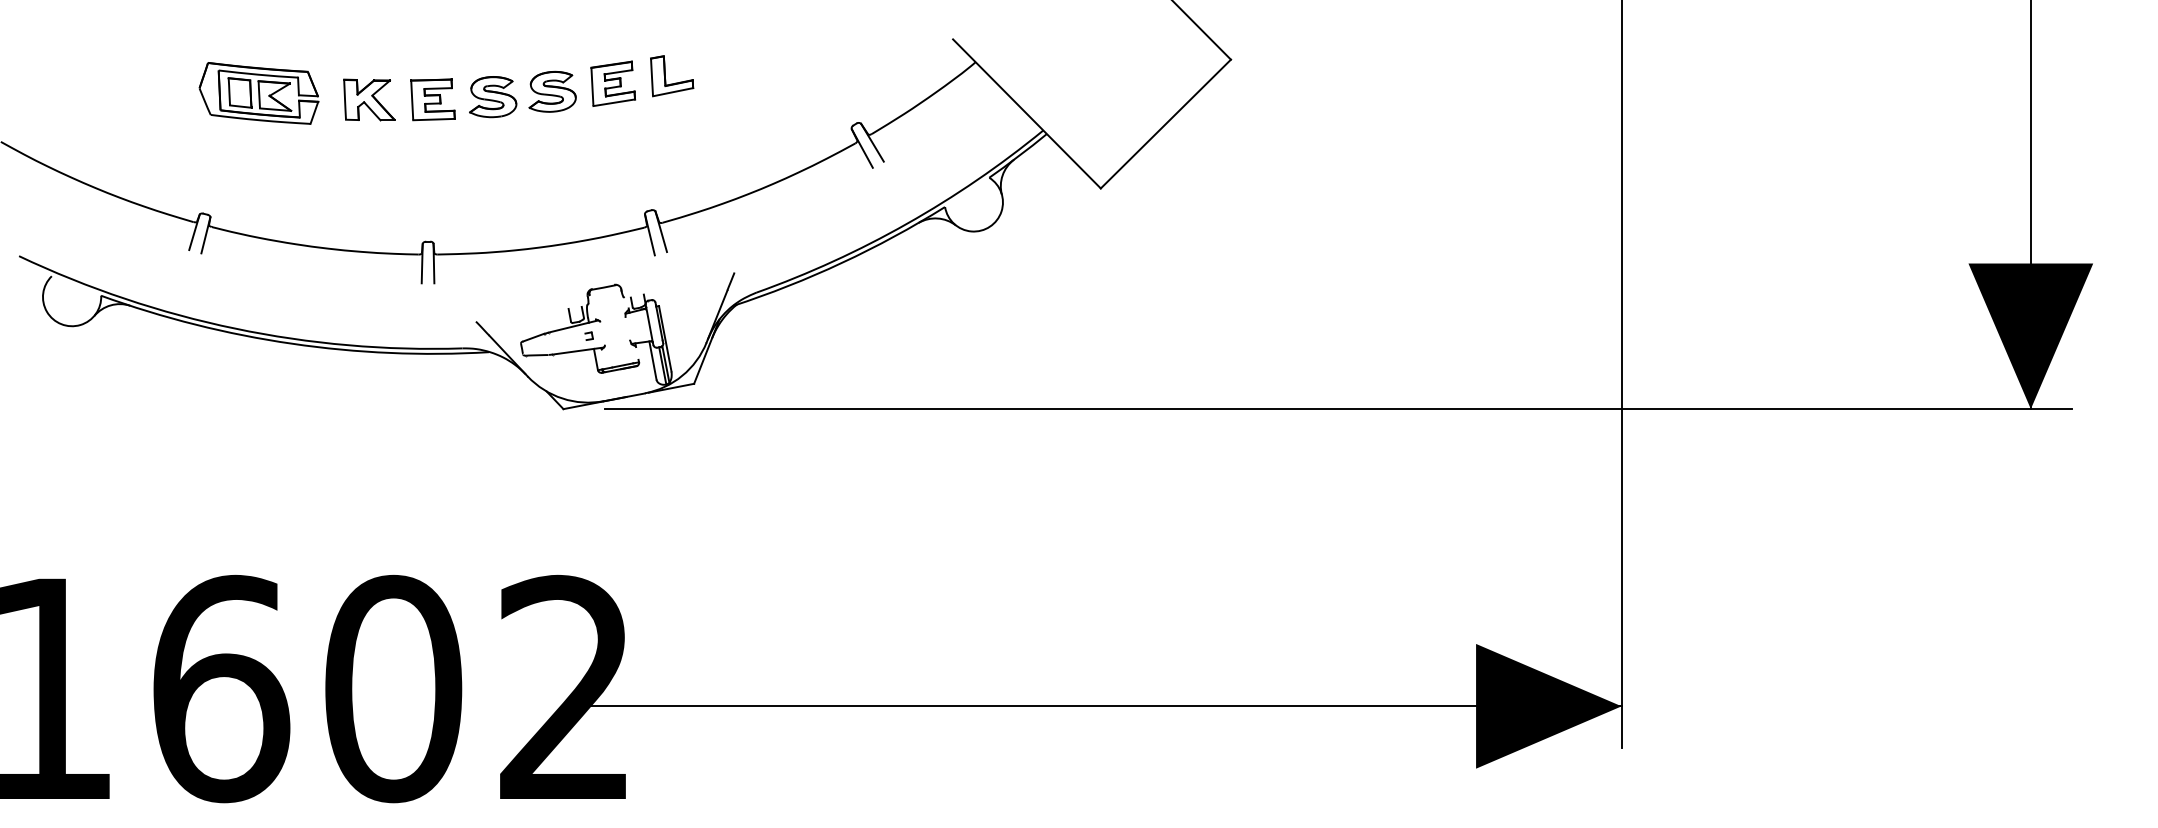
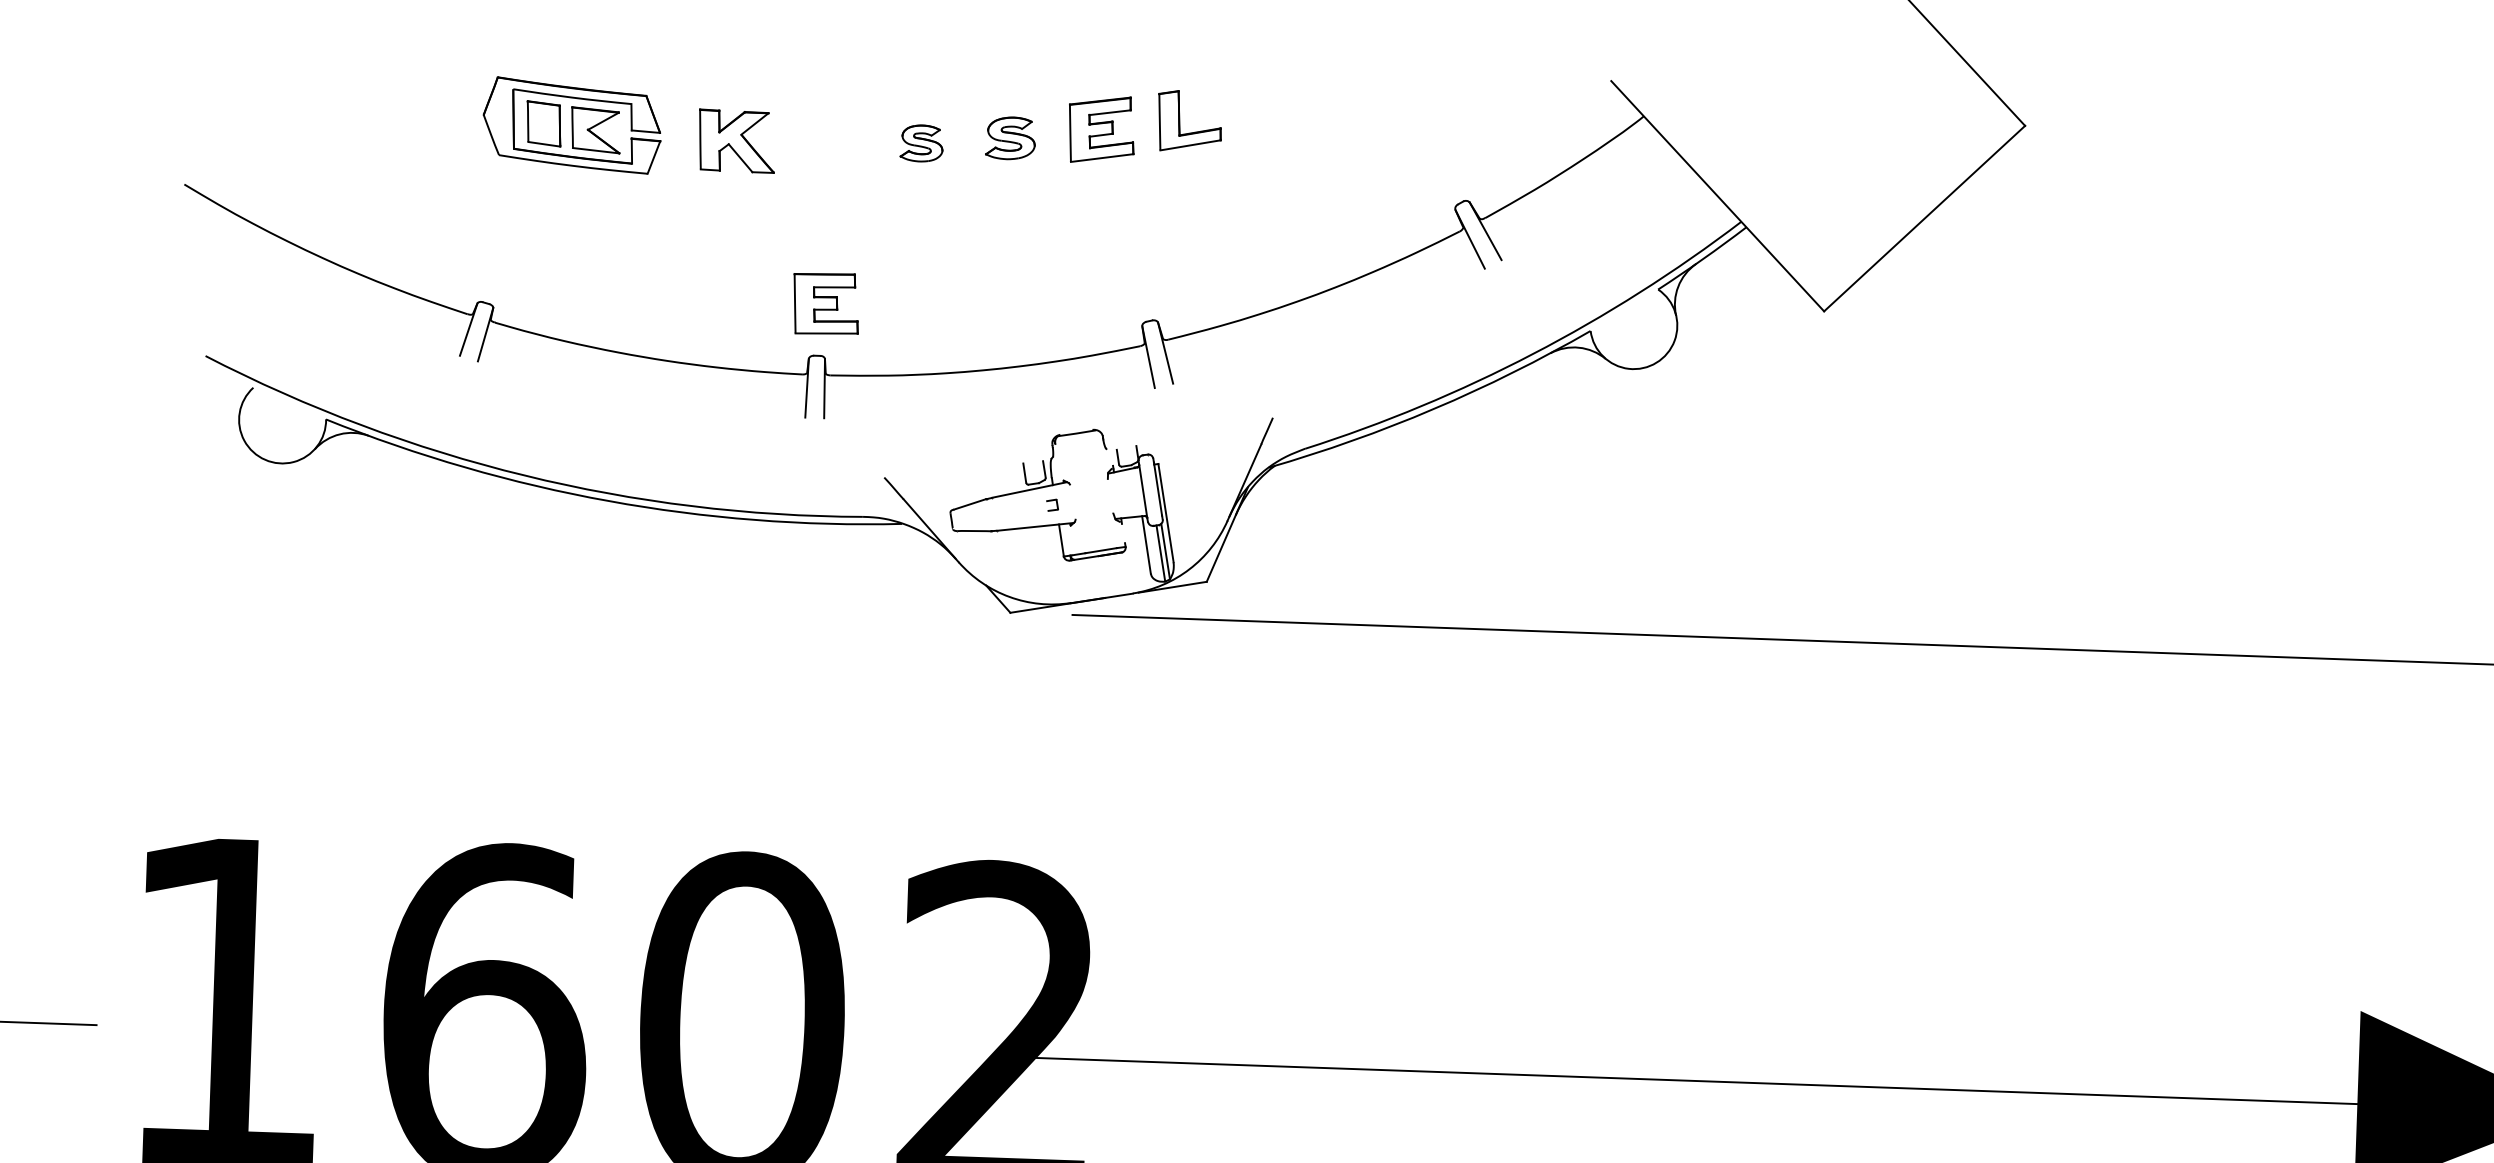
part: (552, 91) -> (1010, 138), size x0.7
part: (493, 97) -> (922, 143), size x0.6
part: (432, 99) -> (825, 303), moved

